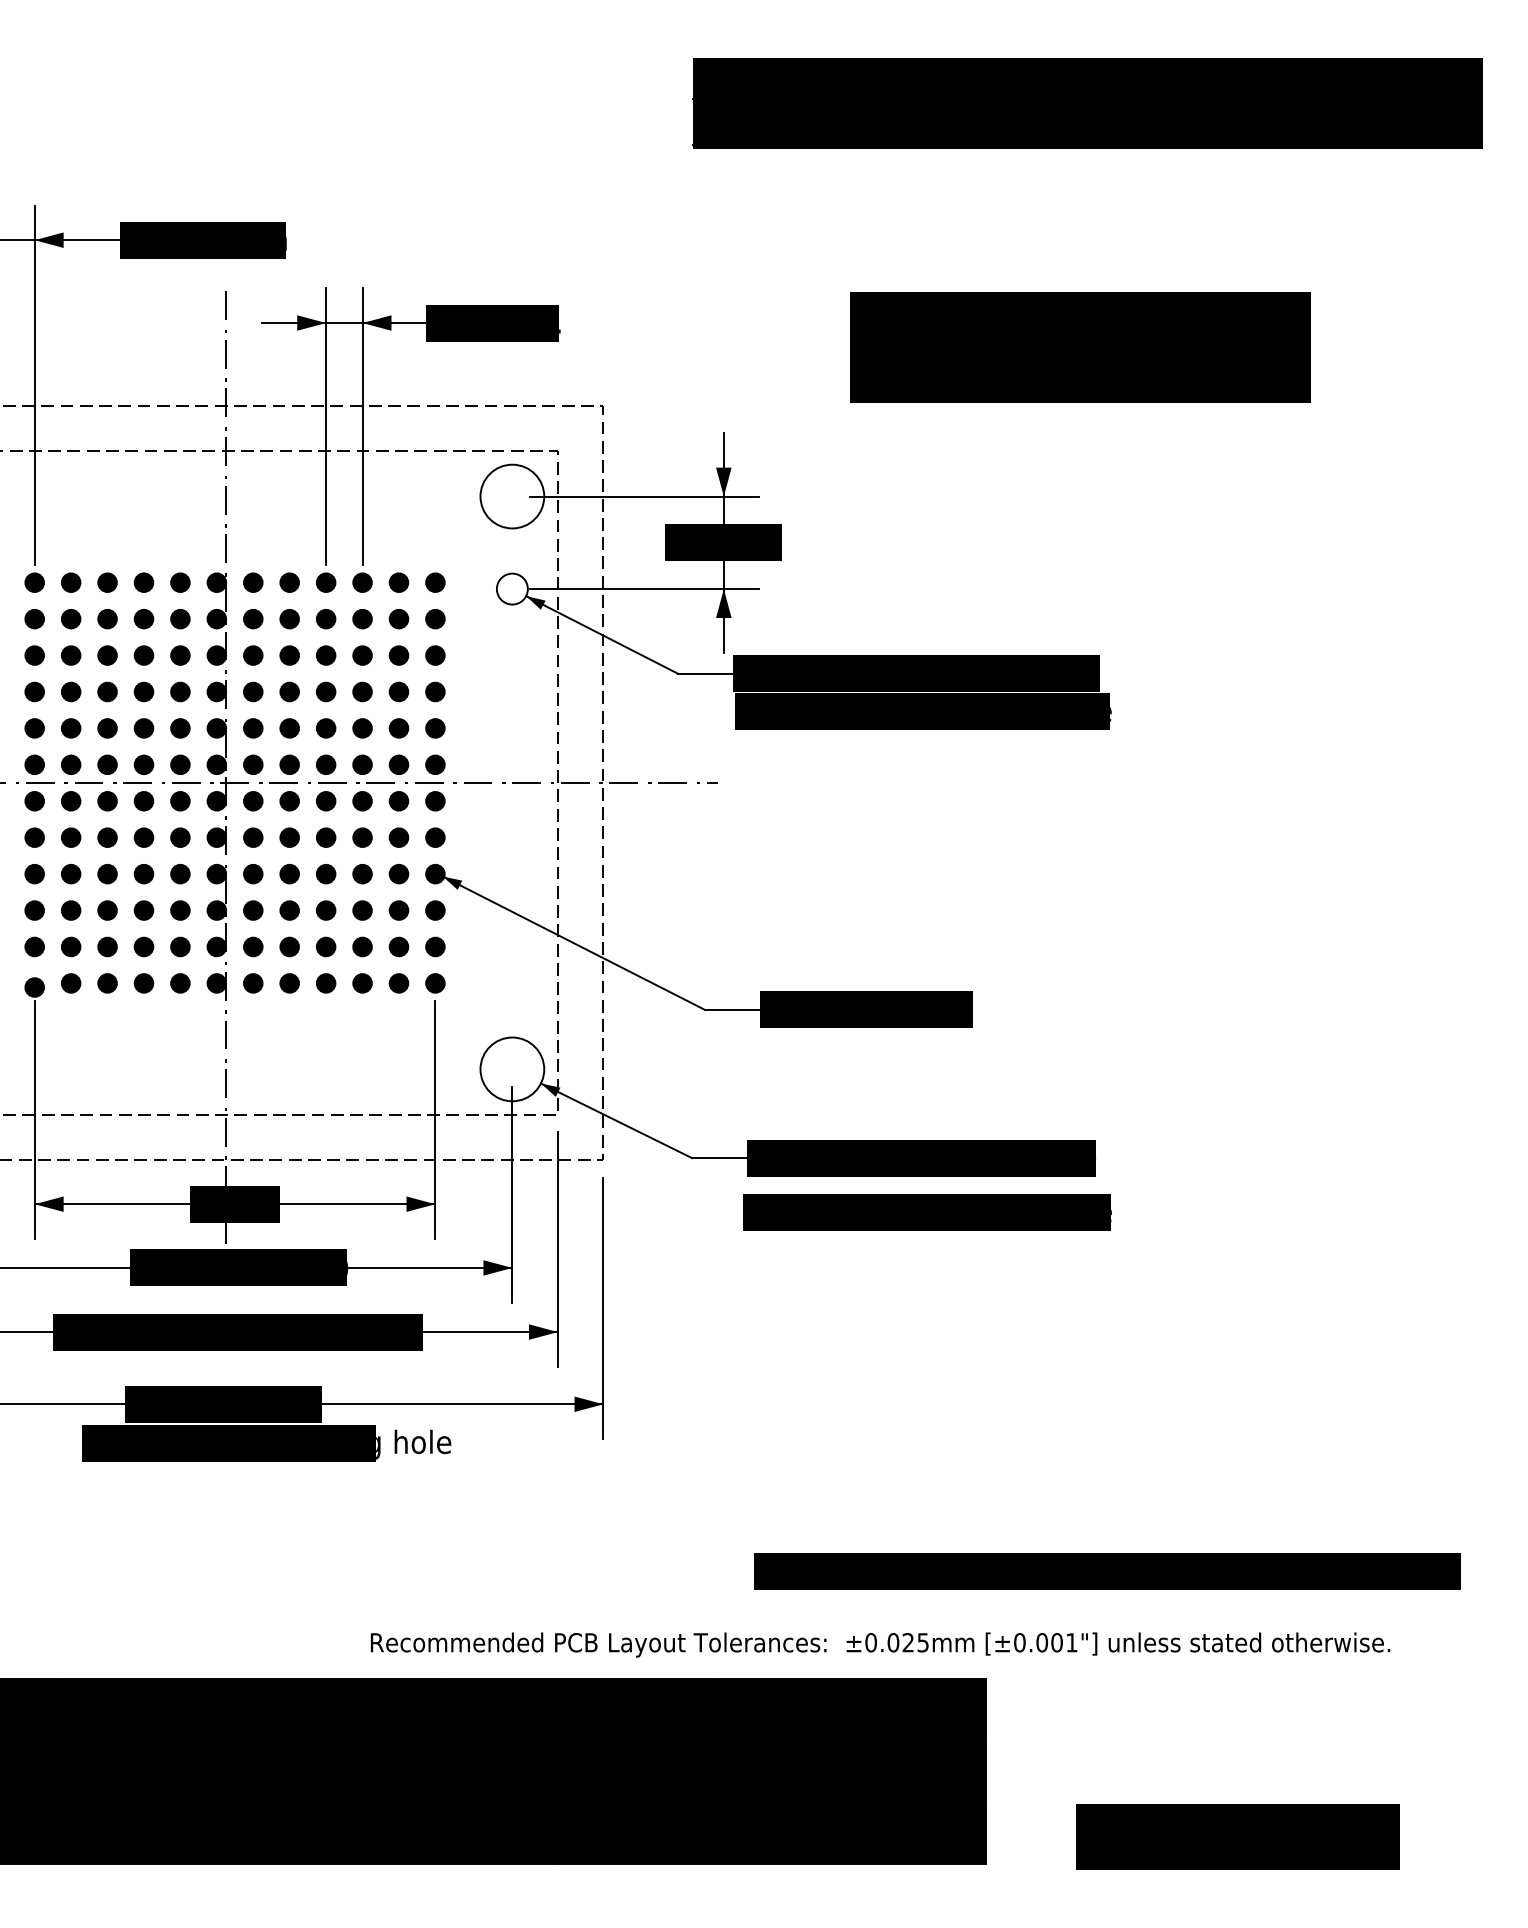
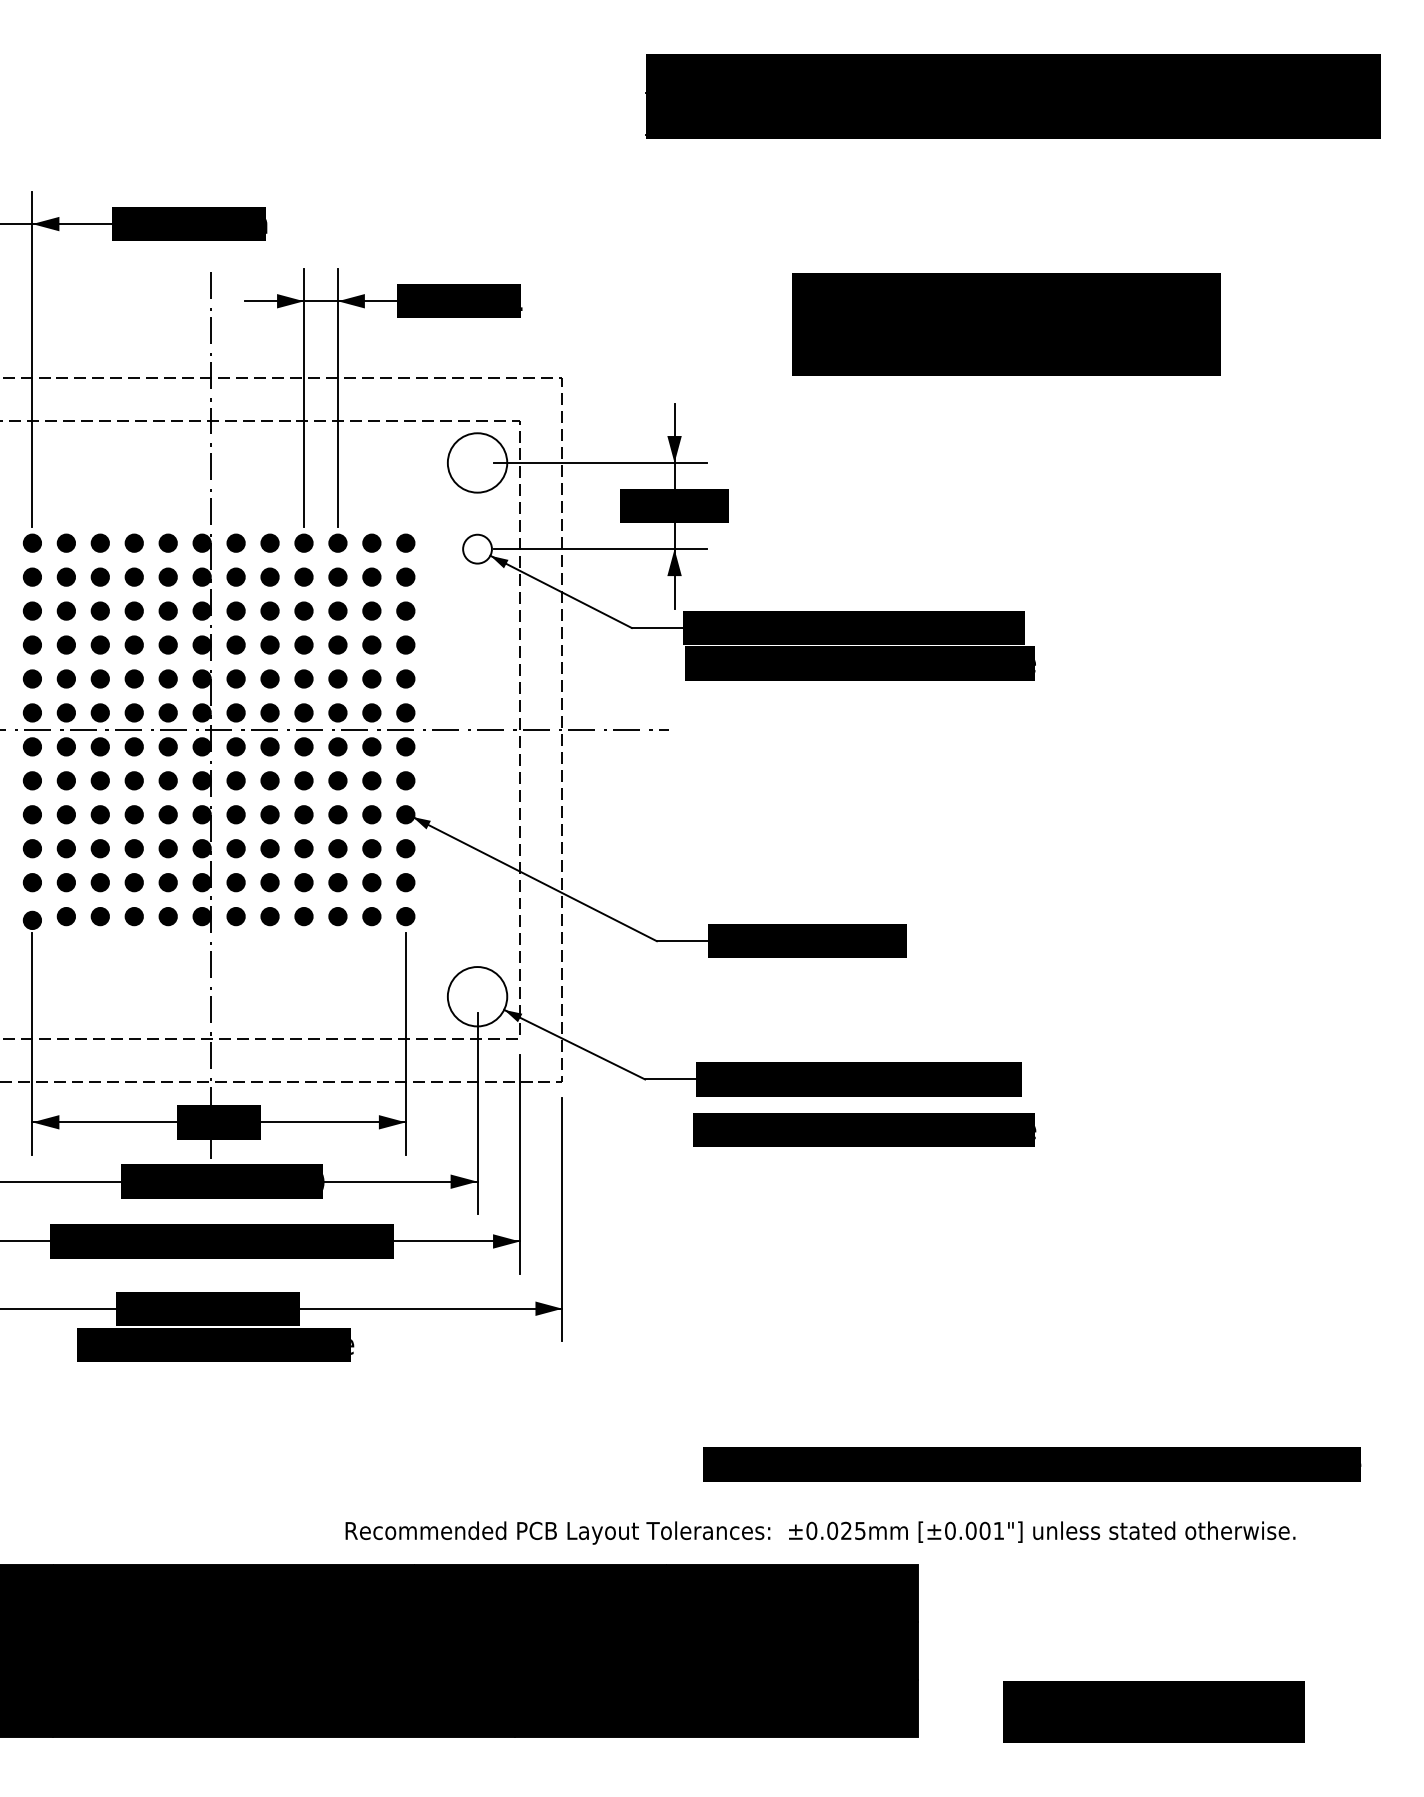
text: (413, 1444) -> (385, 1346), Non plated mounting hole -> backing plate outline

